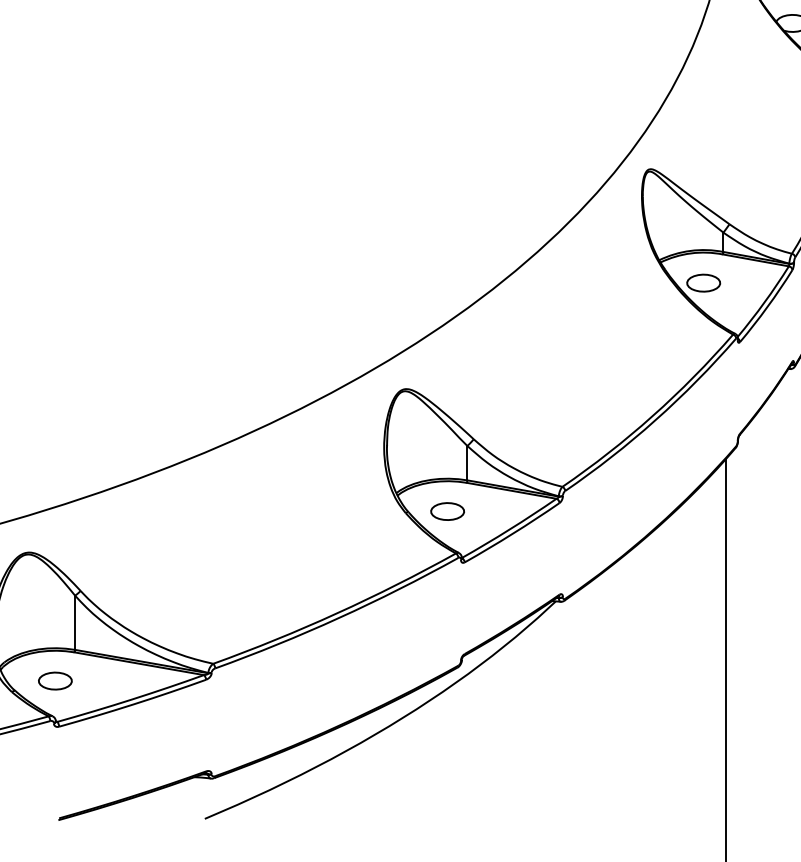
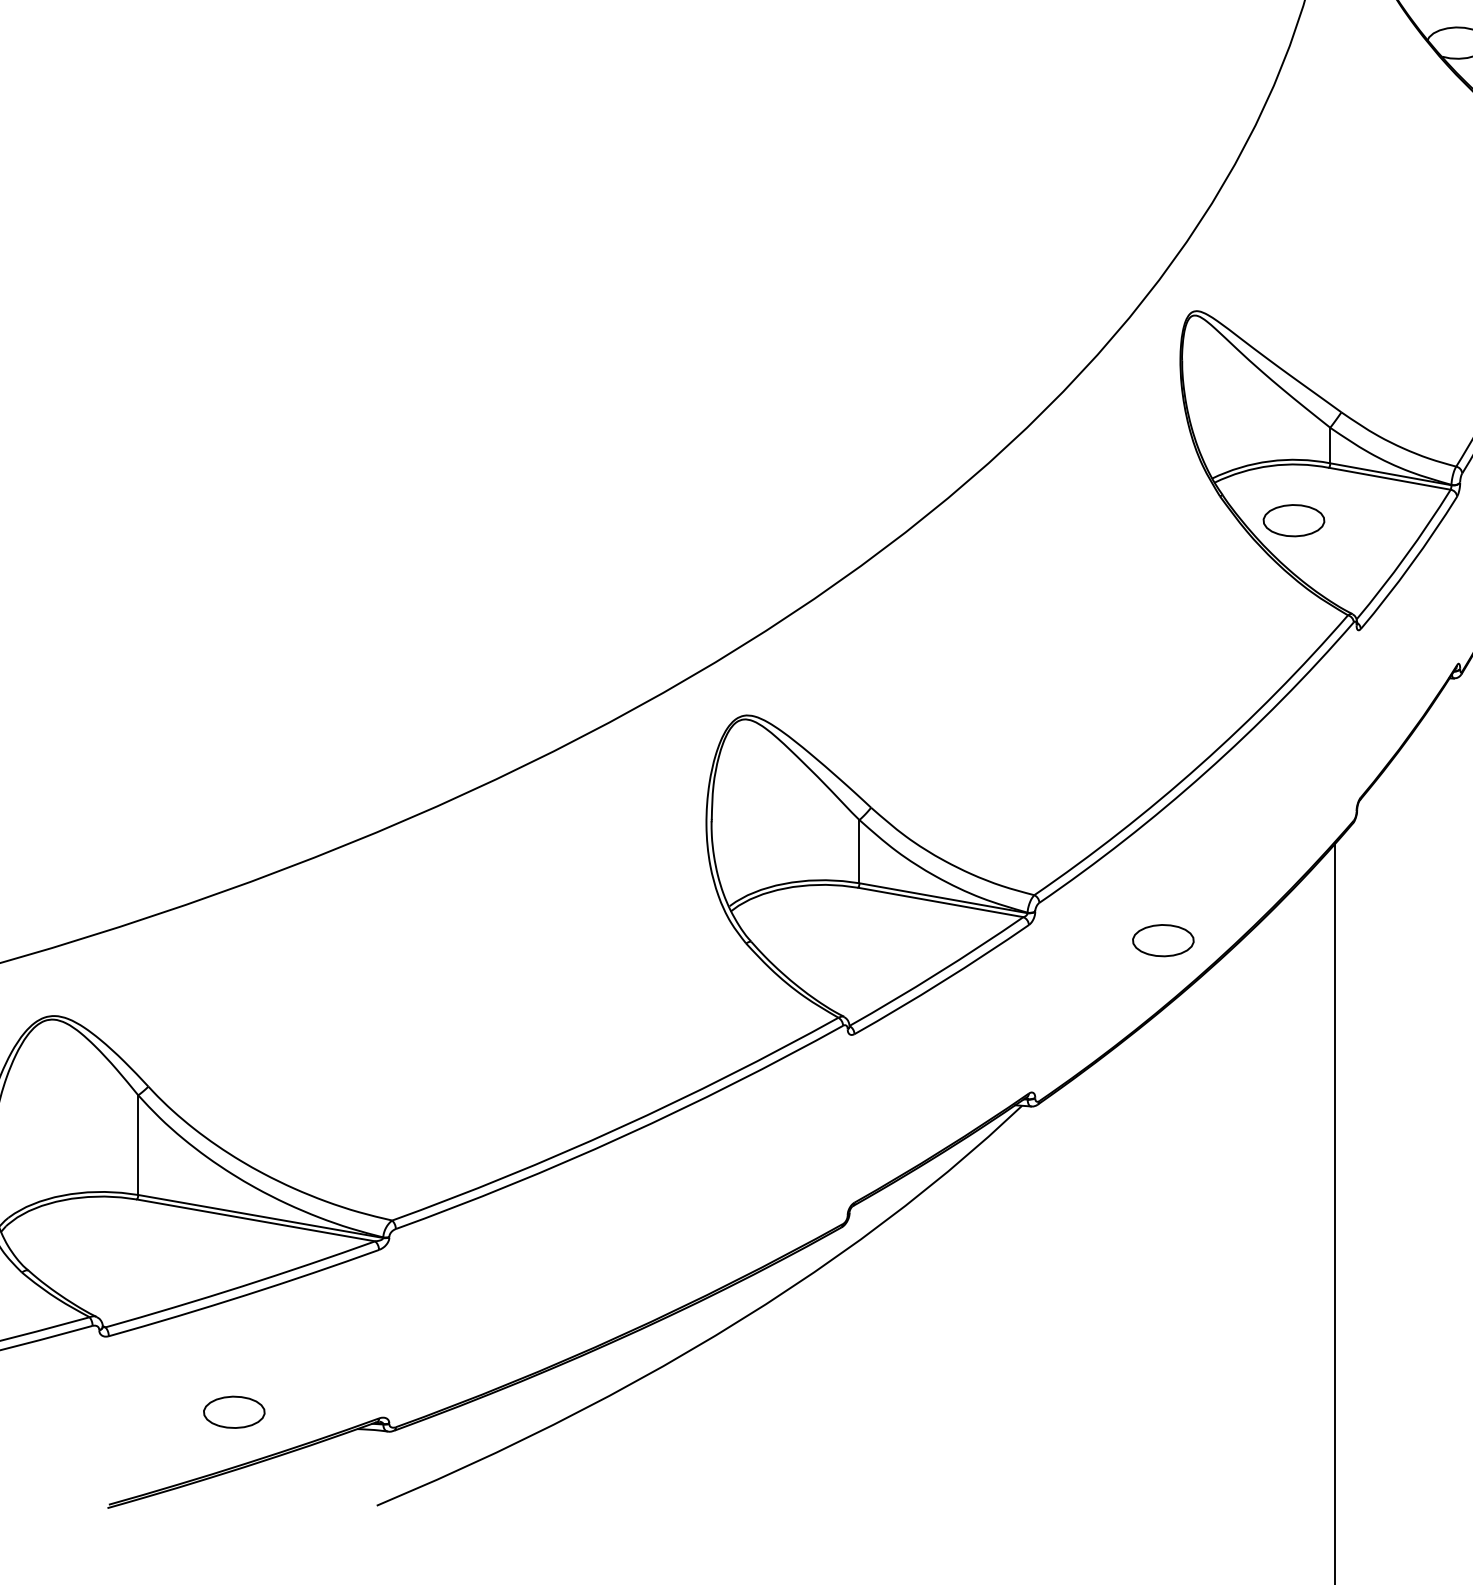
part: (447, 511) -> (1163, 940), moved
part: (55, 680) -> (234, 1411), moved

